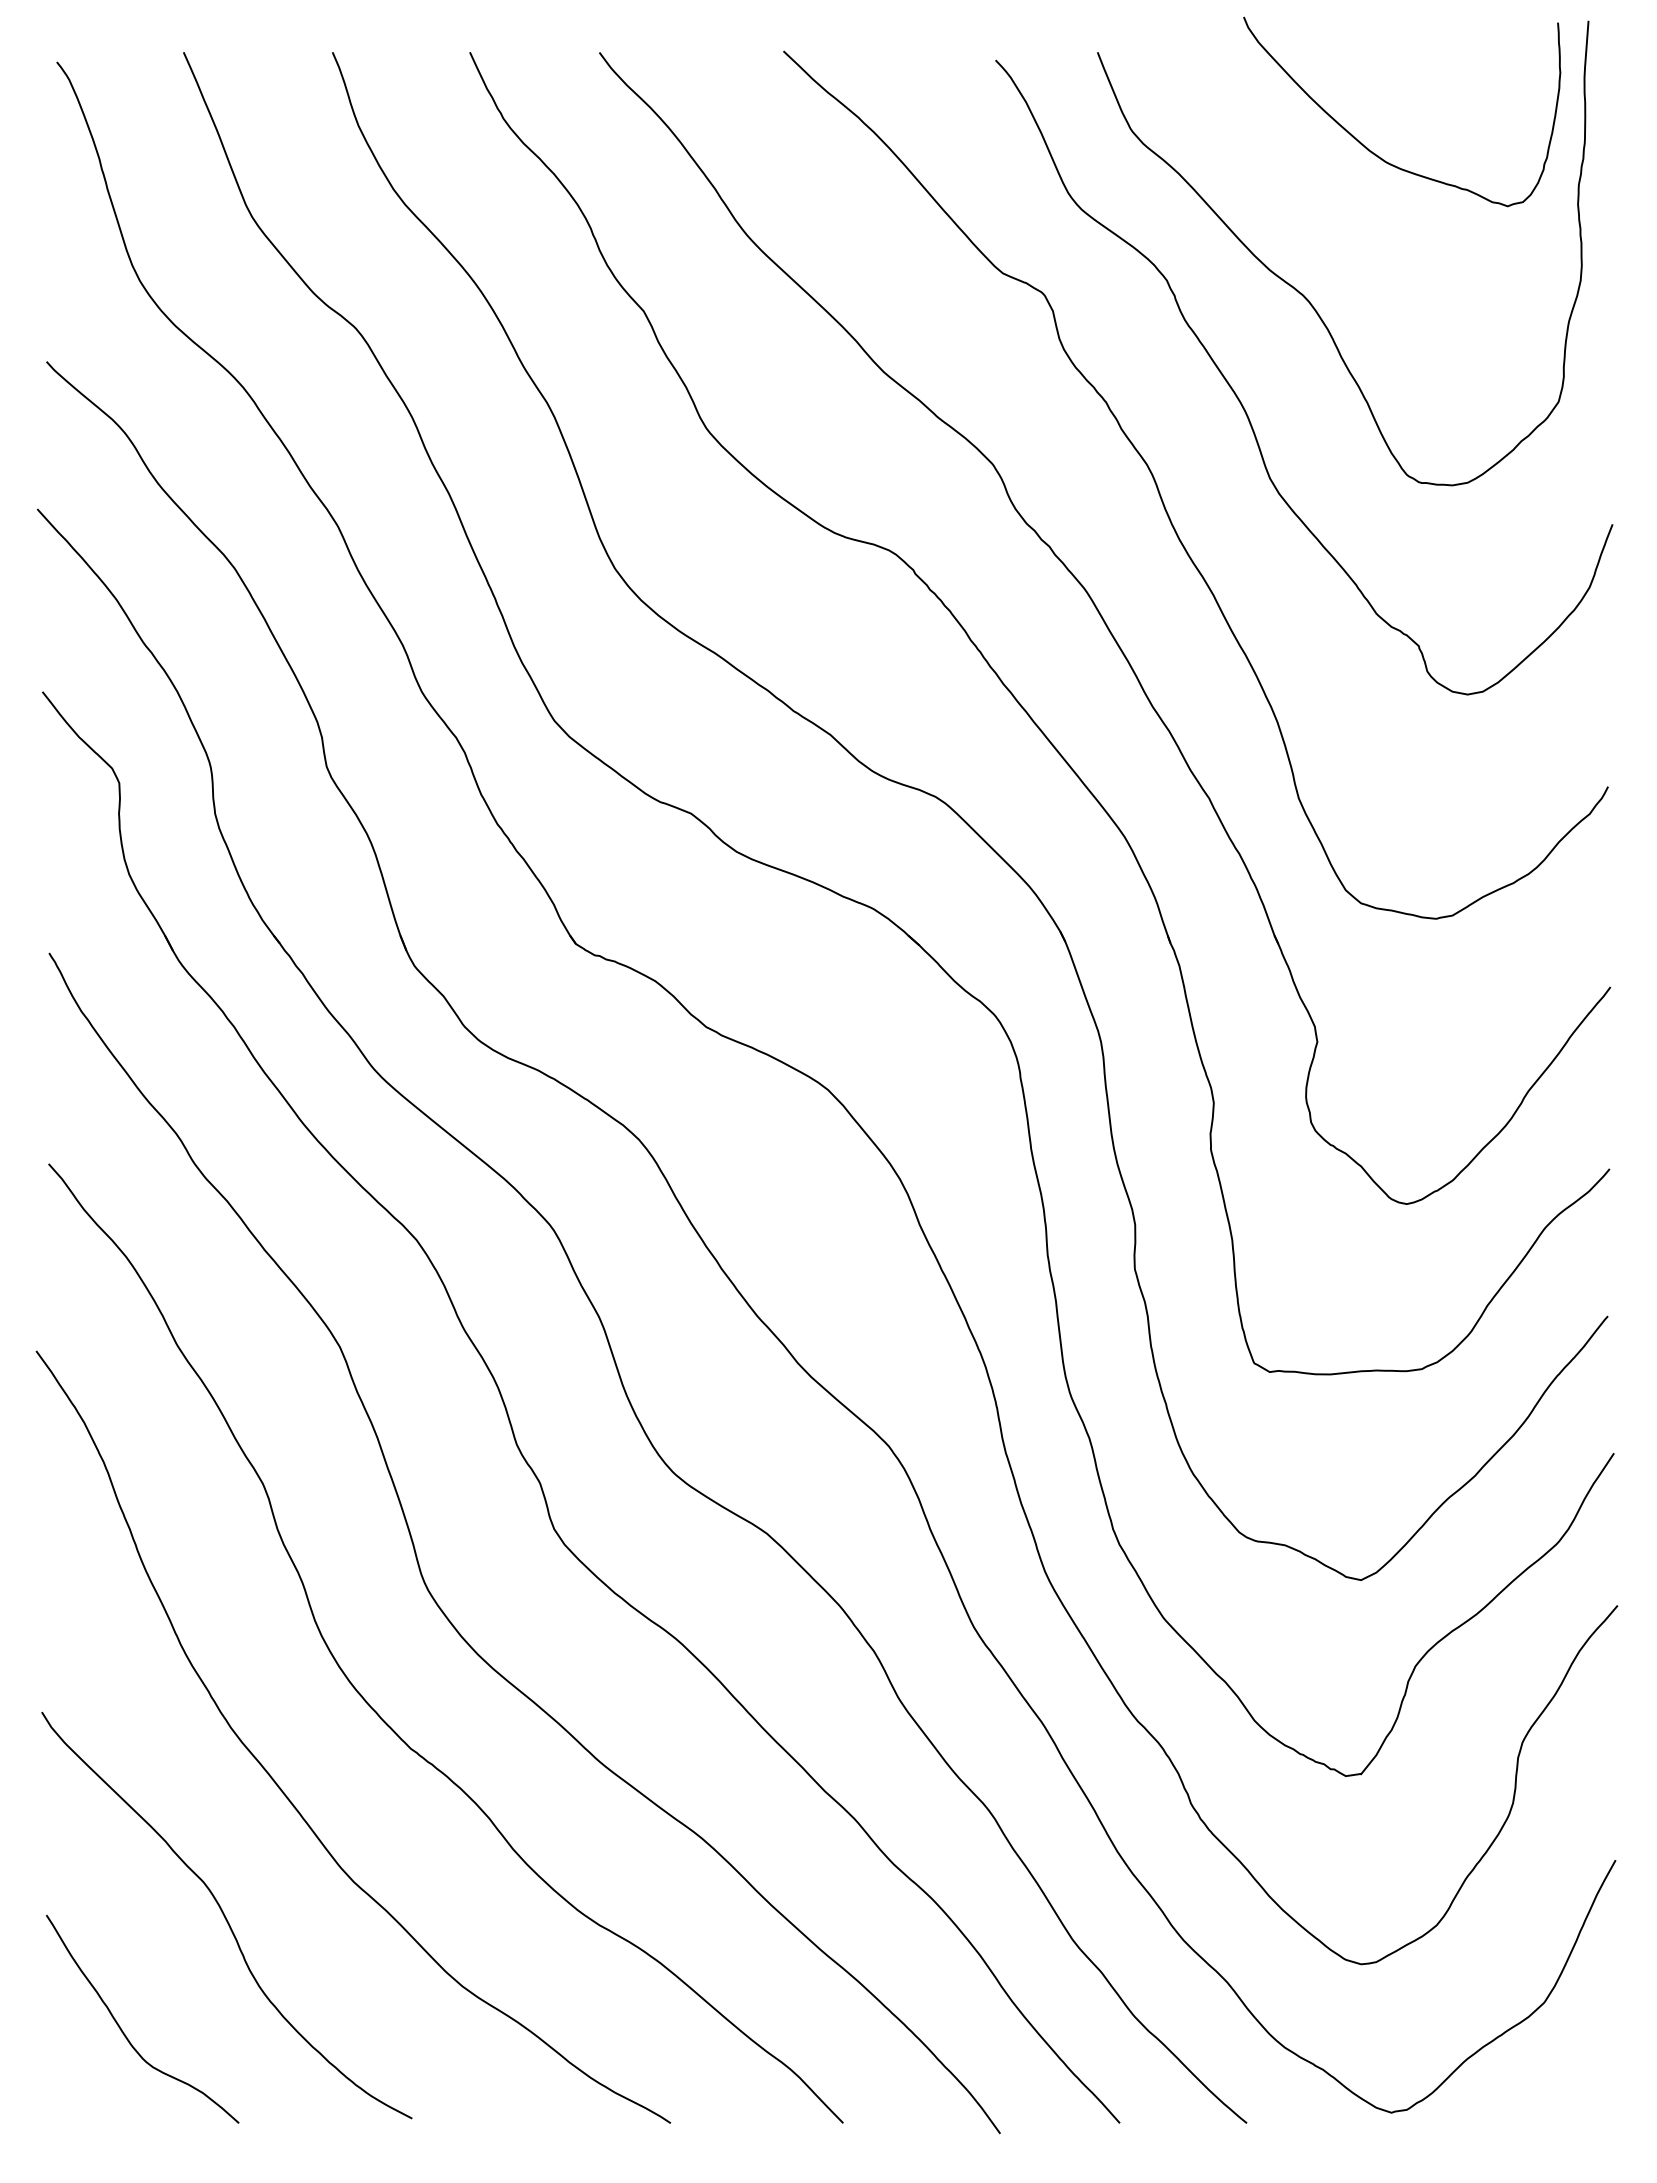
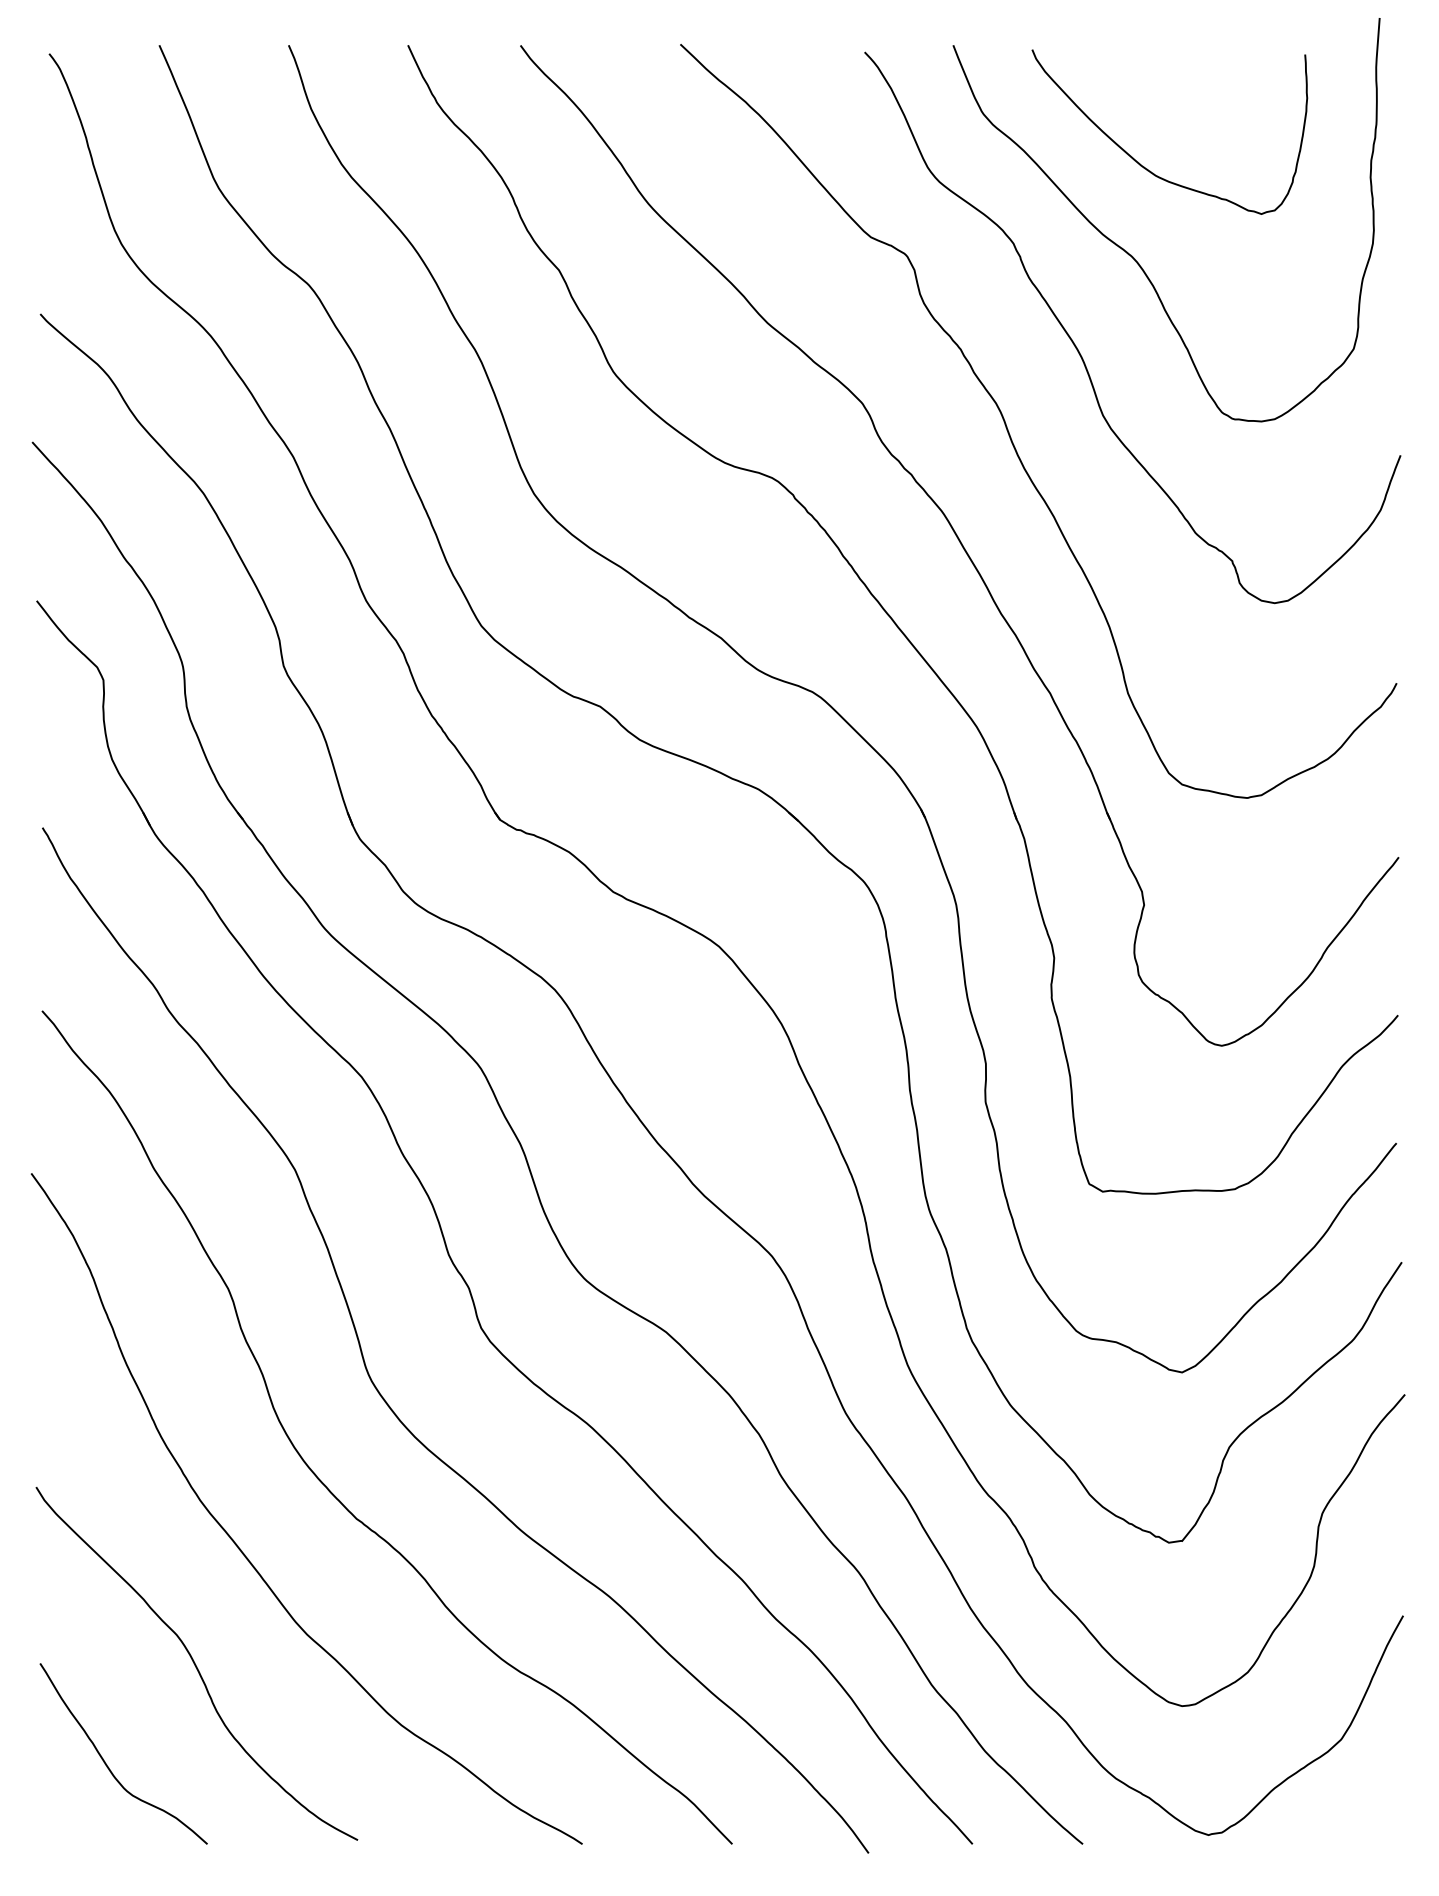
curve: (1373, 151) -> (1144, 166), moved

